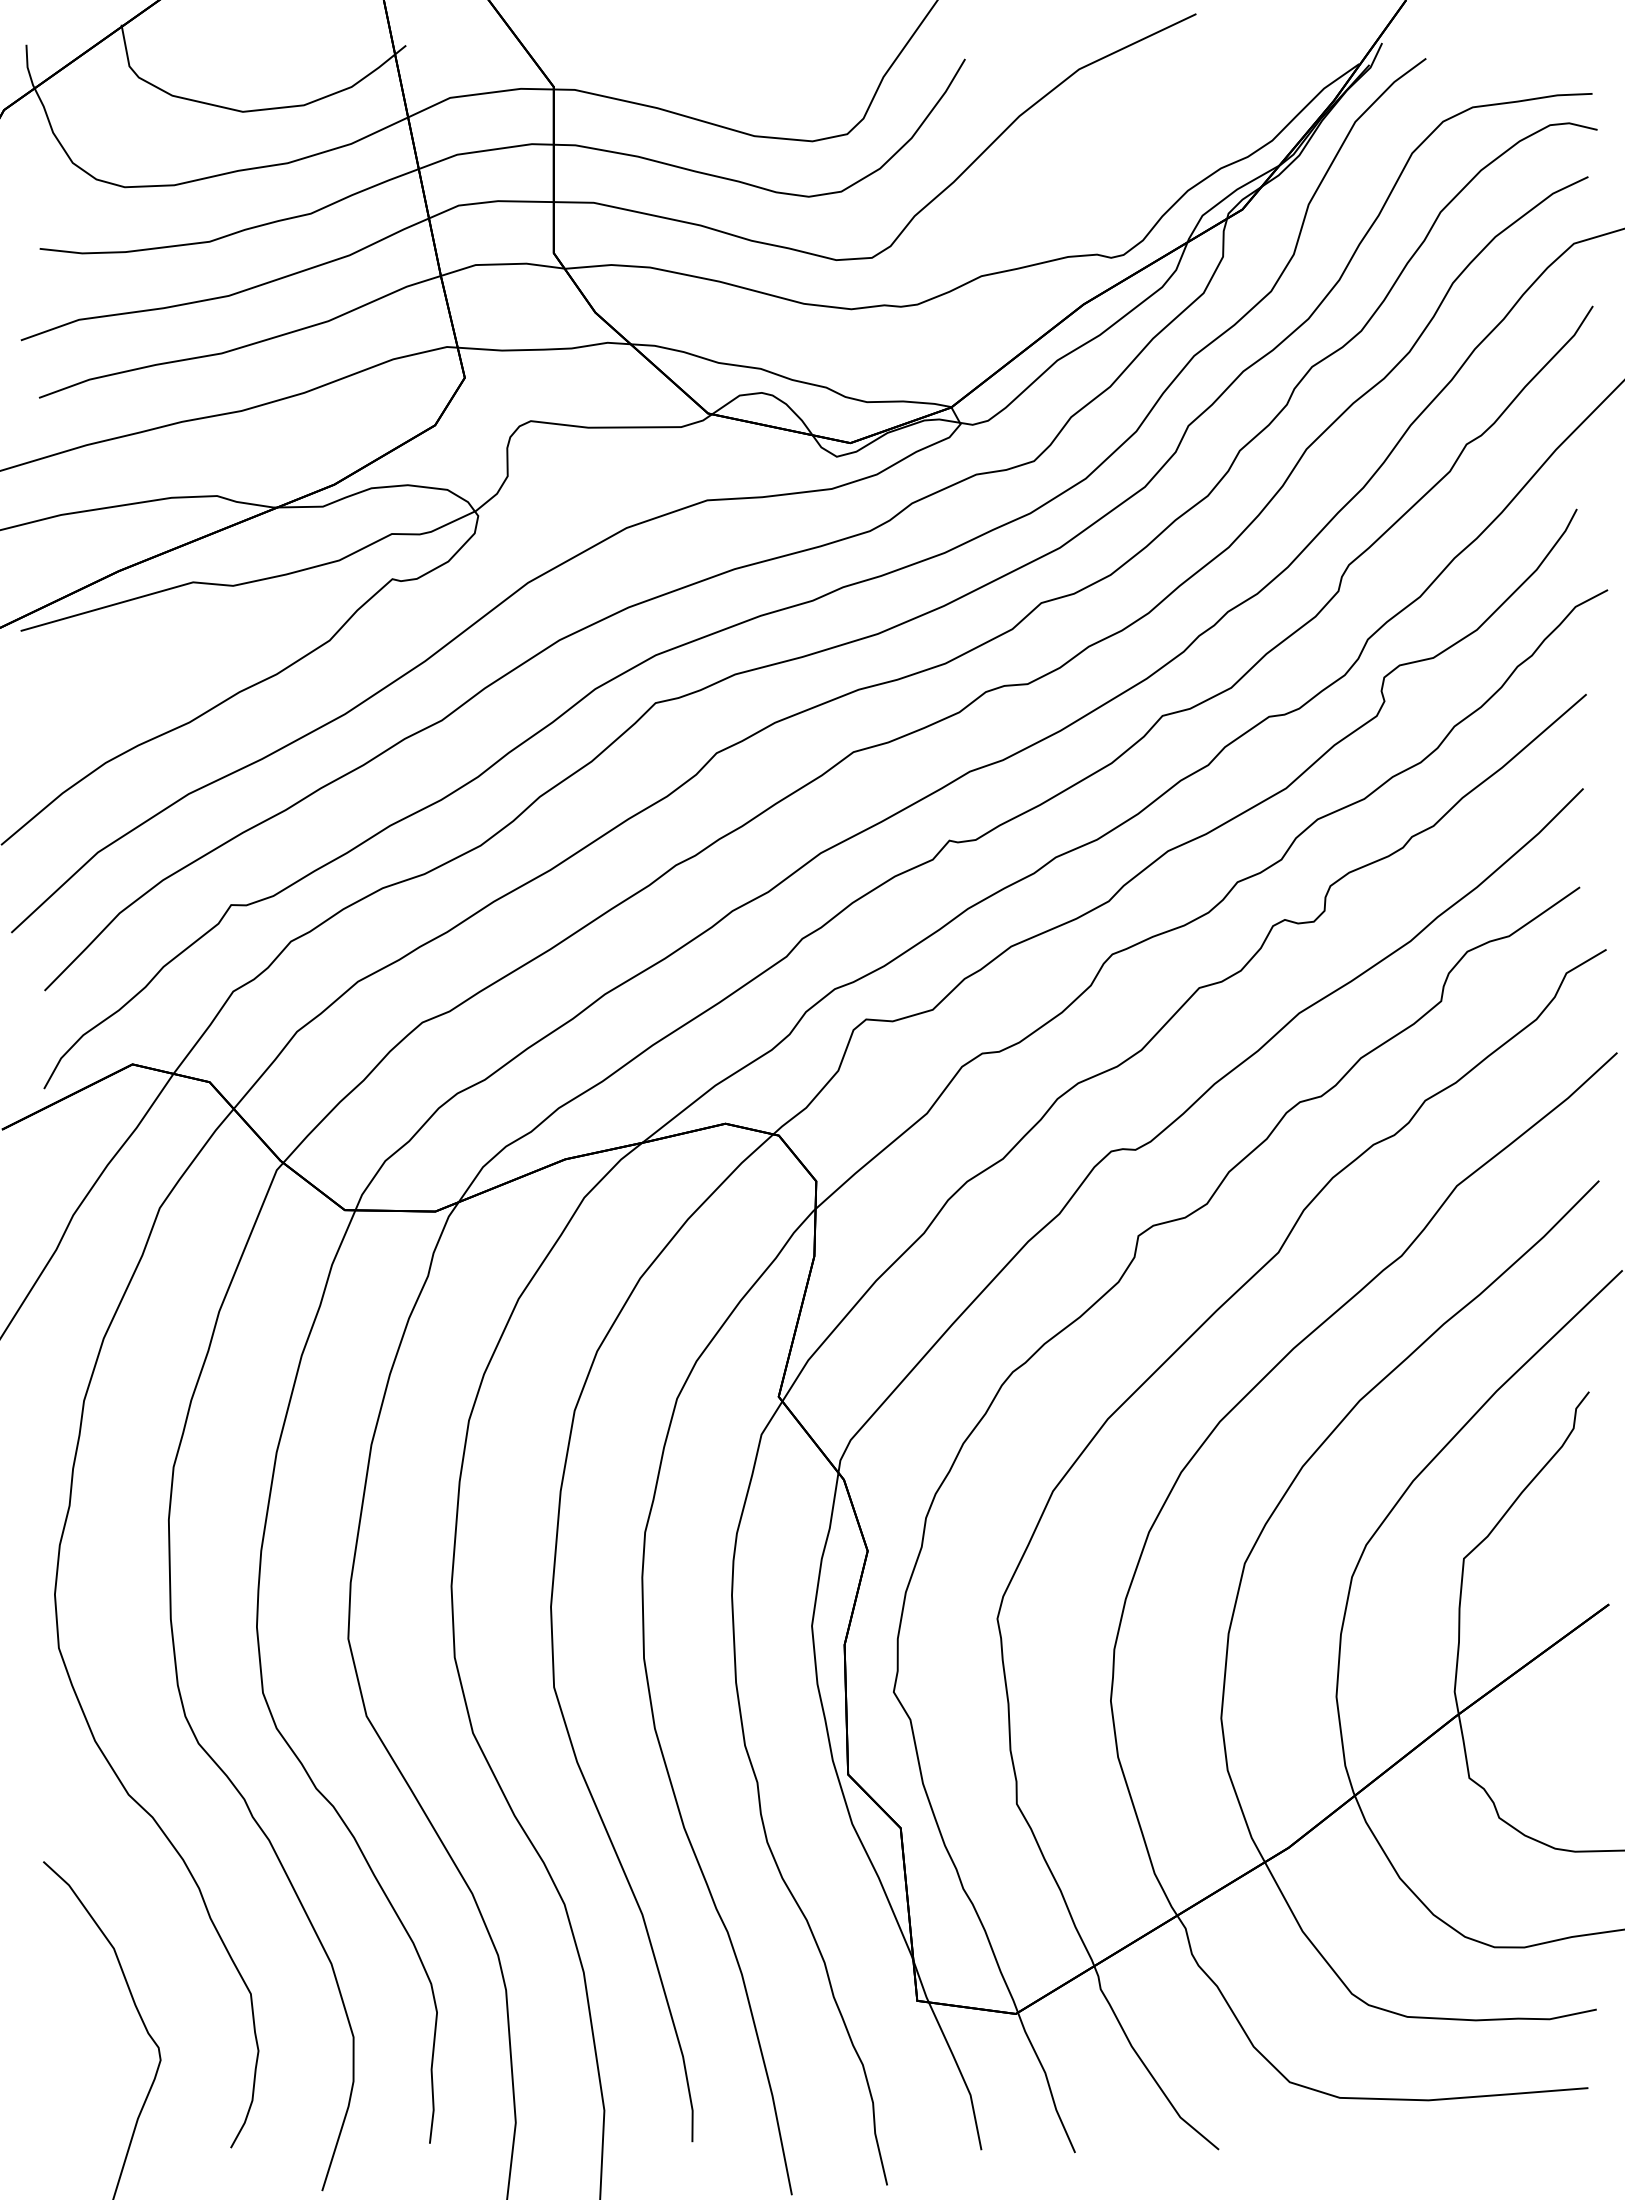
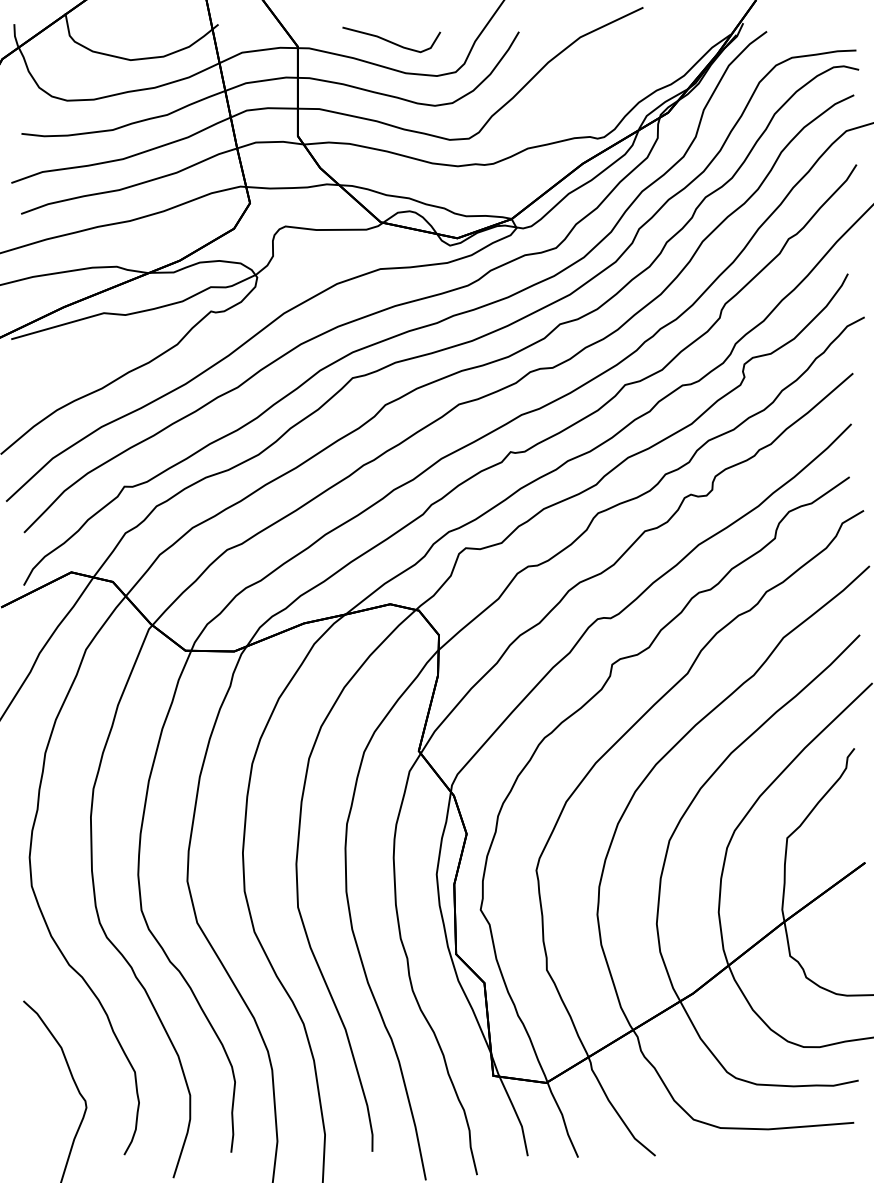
curve: (727, 77) -> (391, 41), added

